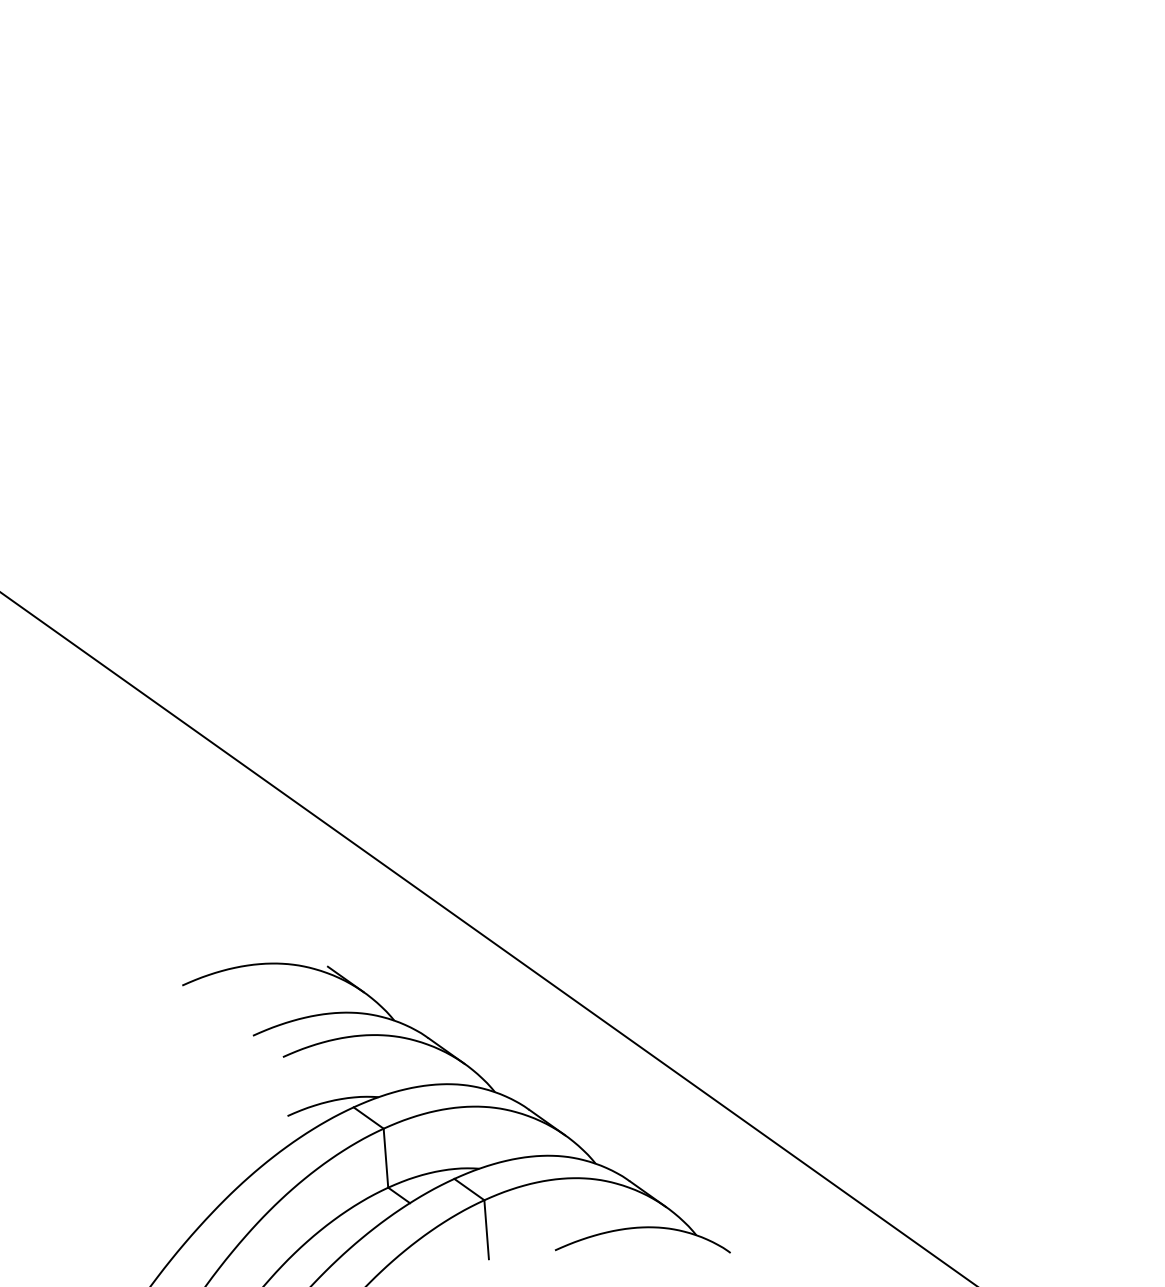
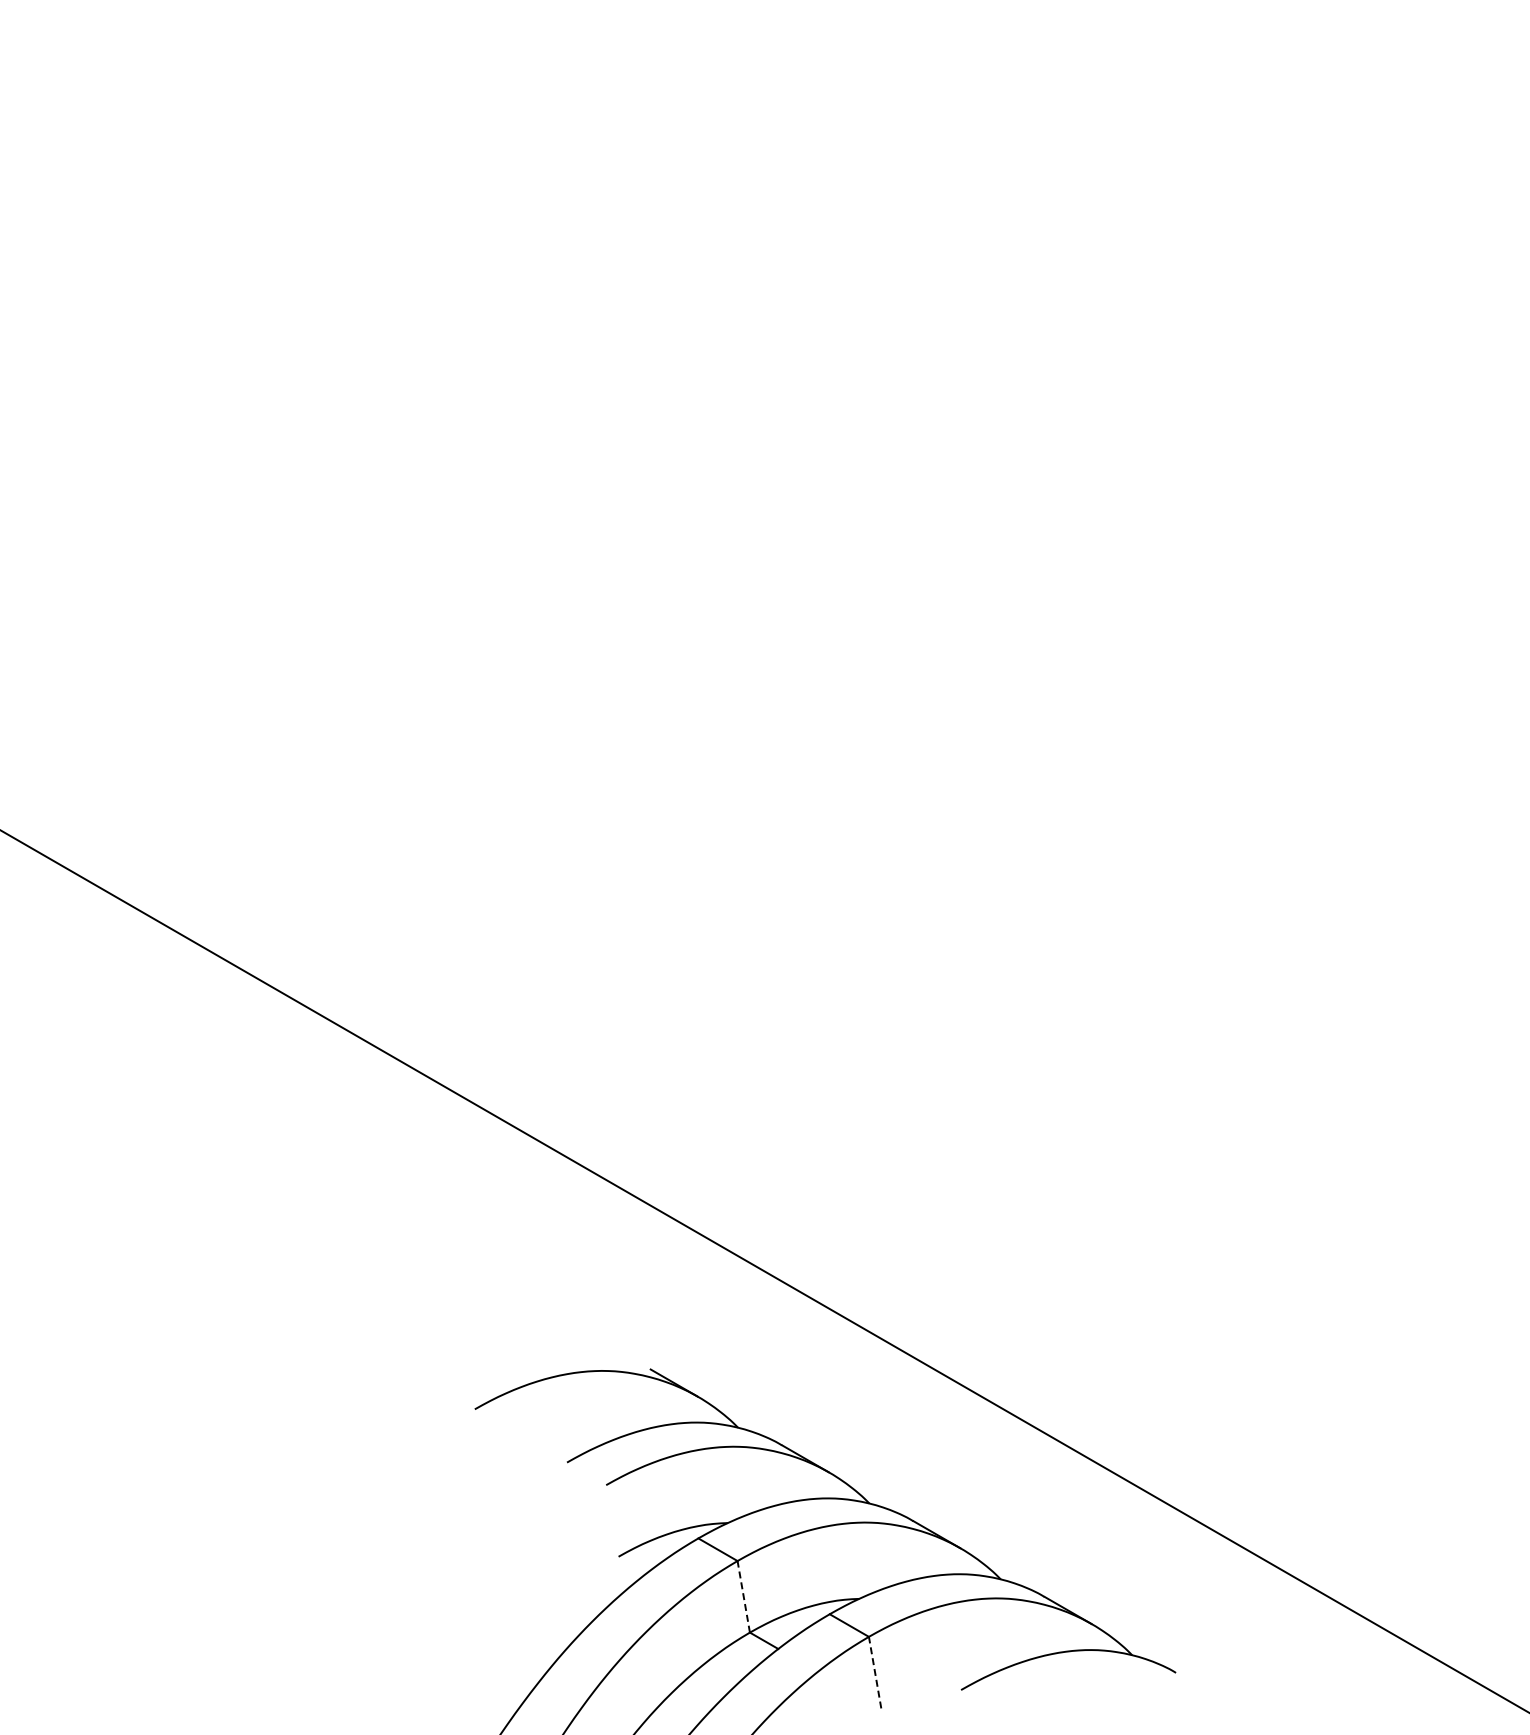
line: (385, 1157) -> (743, 1596), solid -> dashed
line: (486, 1229) -> (875, 1672), solid -> dashed

